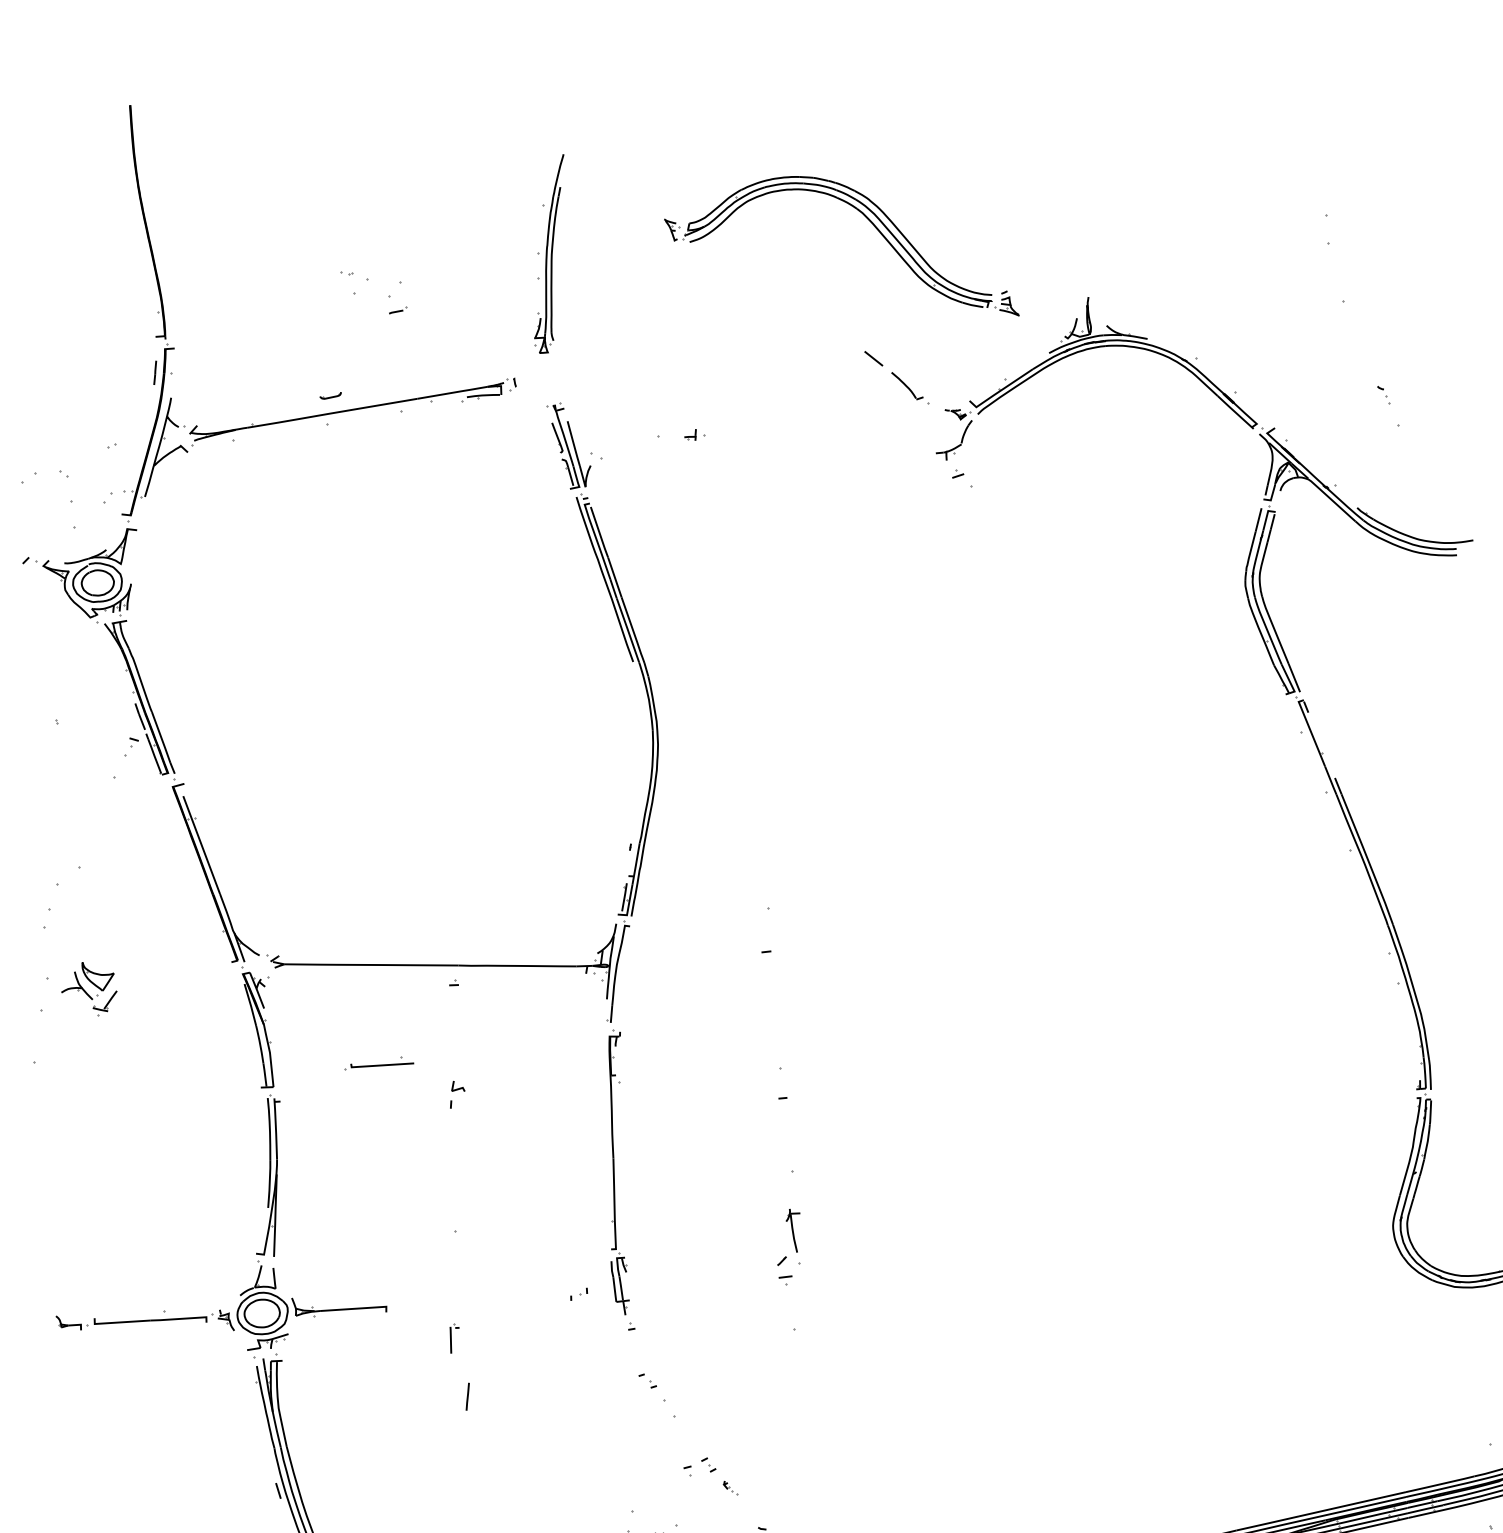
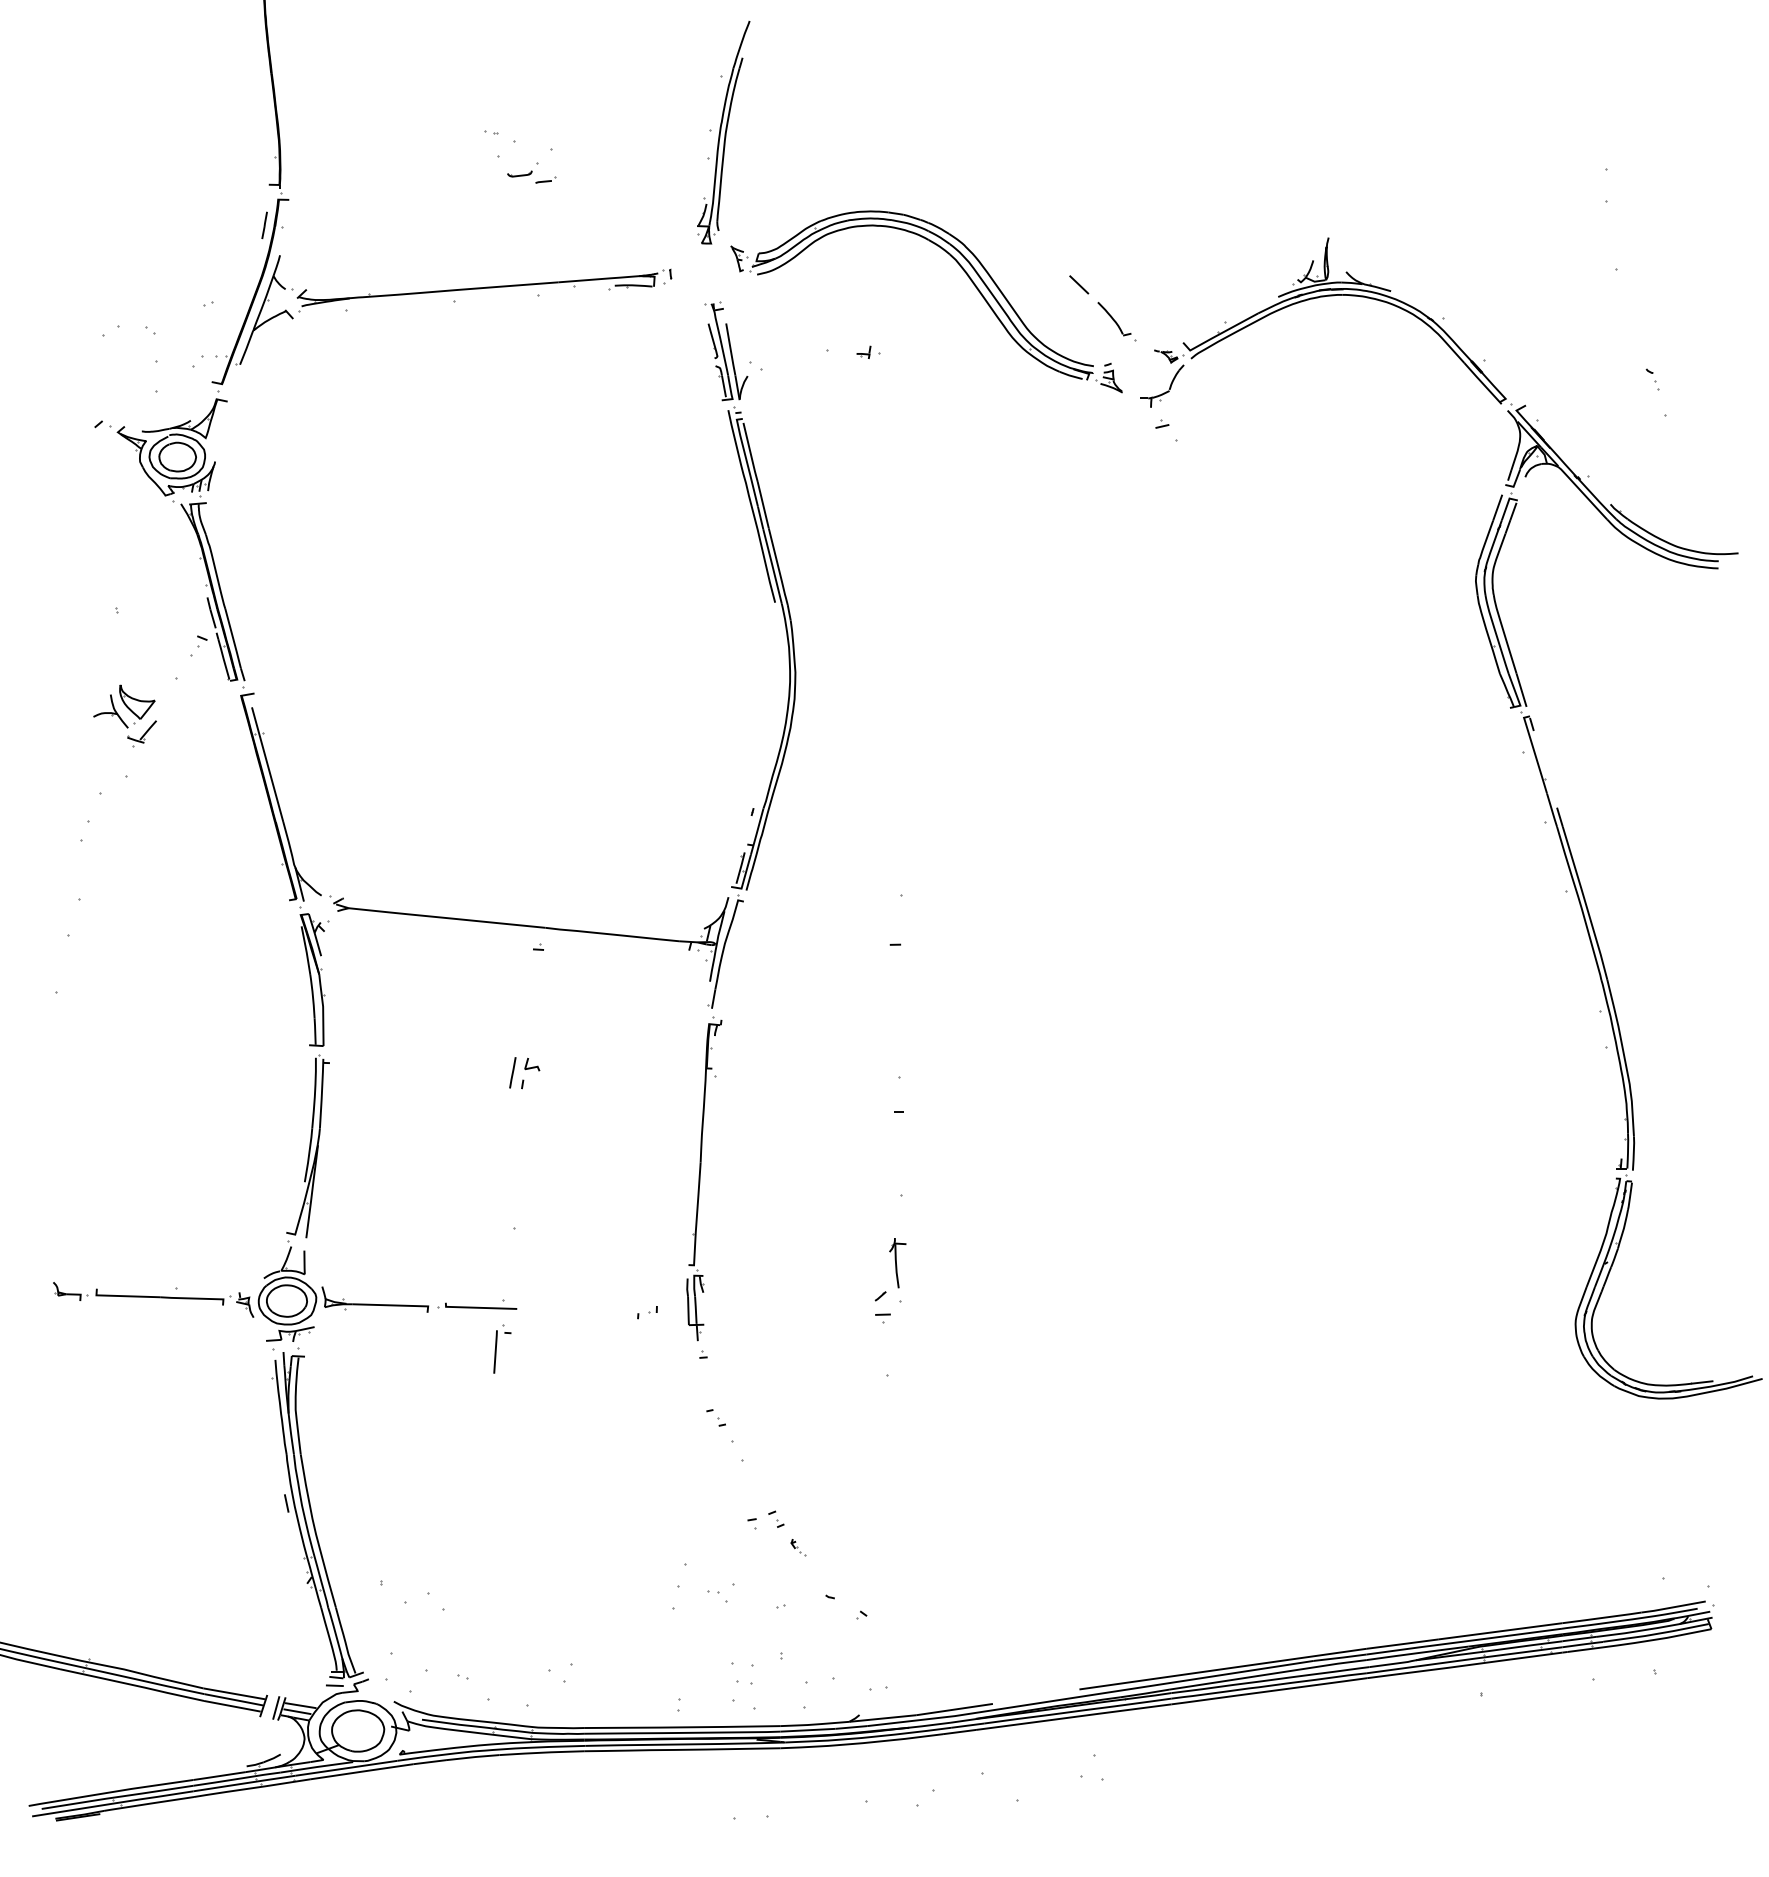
part: (871, 223) -> (964, 272), moved
part: (330, 395) -> (519, 173), moved
part: (88, 988) -> (124, 715), moved
part: (379, 1062) -> (477, 1304), moved
part: (454, 1337) -> (502, 1348), size x1.43
line: (467, 1396) -> (512, 1072), moved

